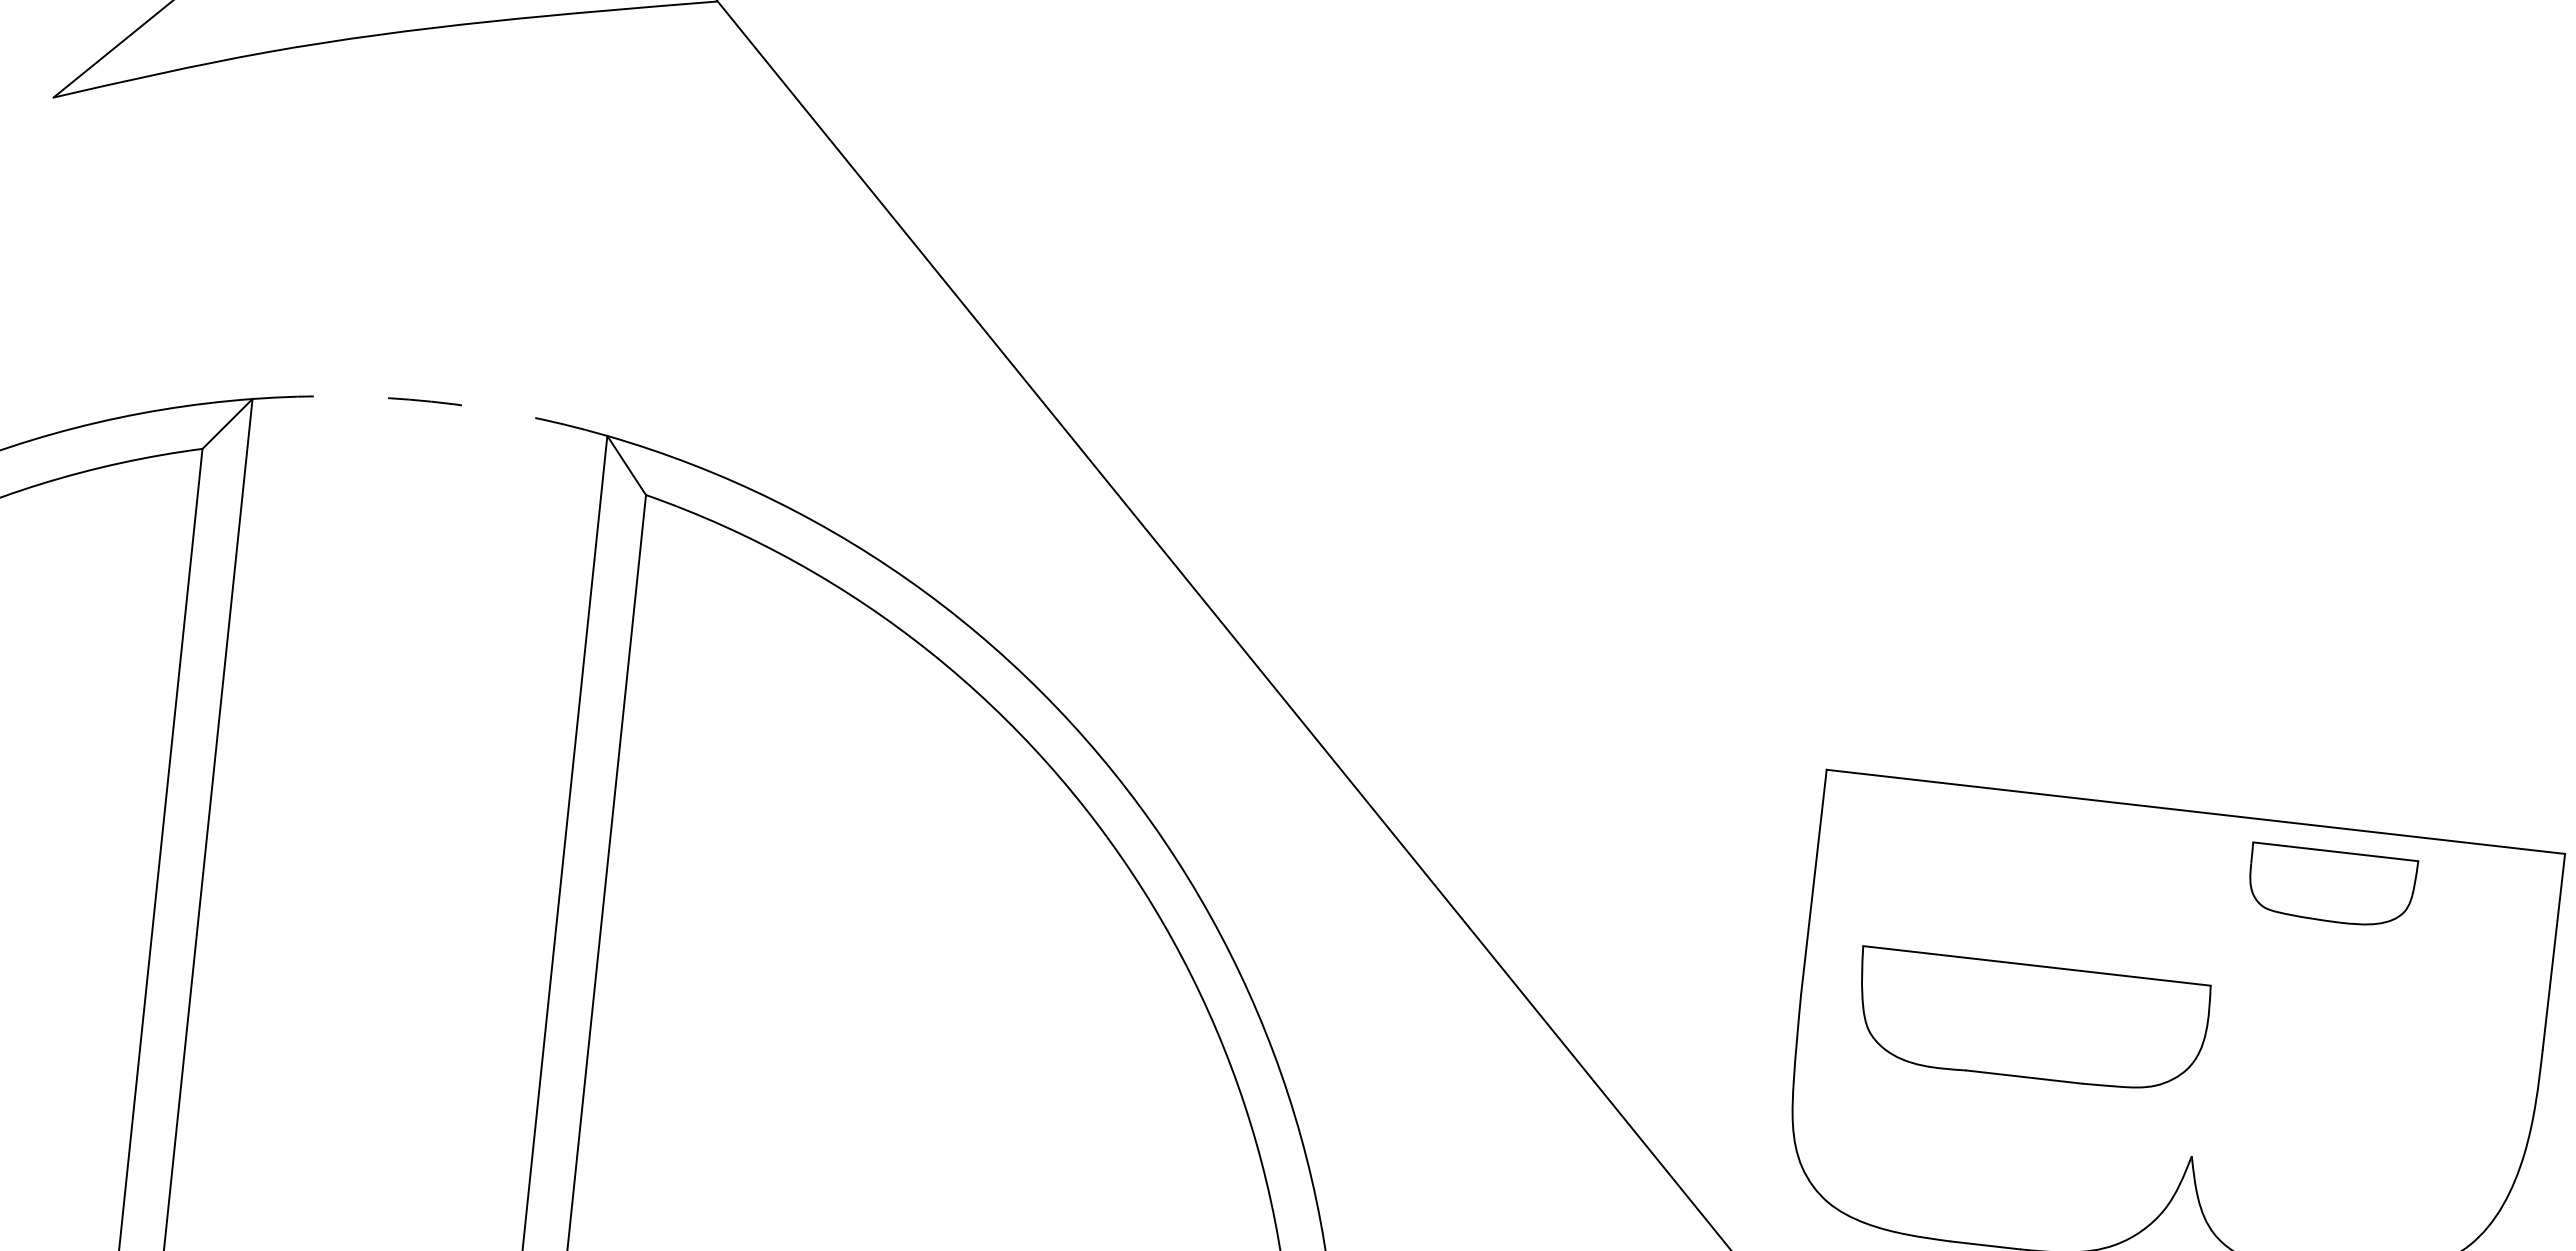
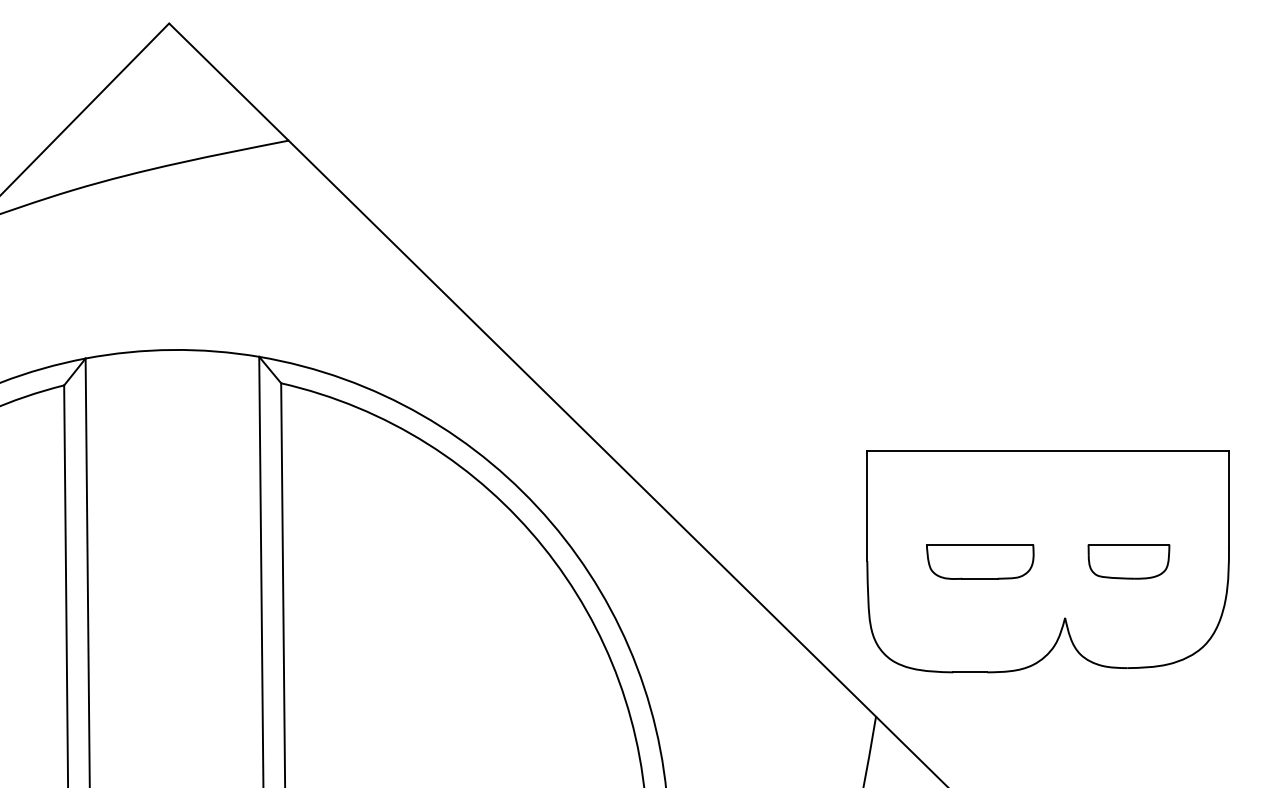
arc: (432, 400) -> (172, 349), dashed -> solid
part: (2330, 885) -> (1128, 561), moved
part: (2032, 1021) -> (980, 561), size x0.62

